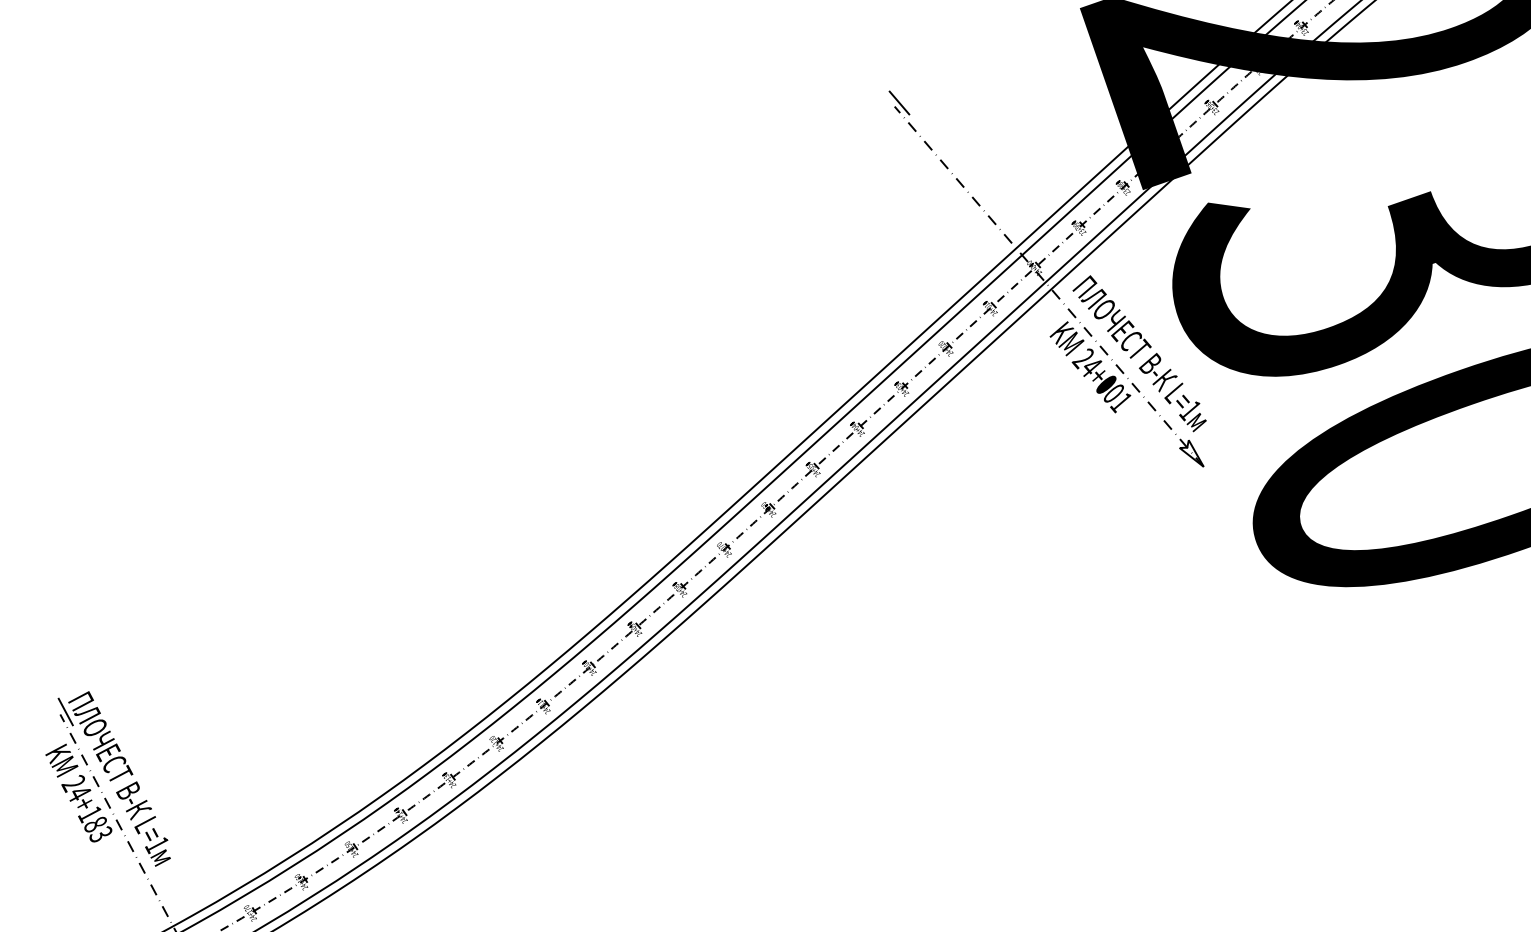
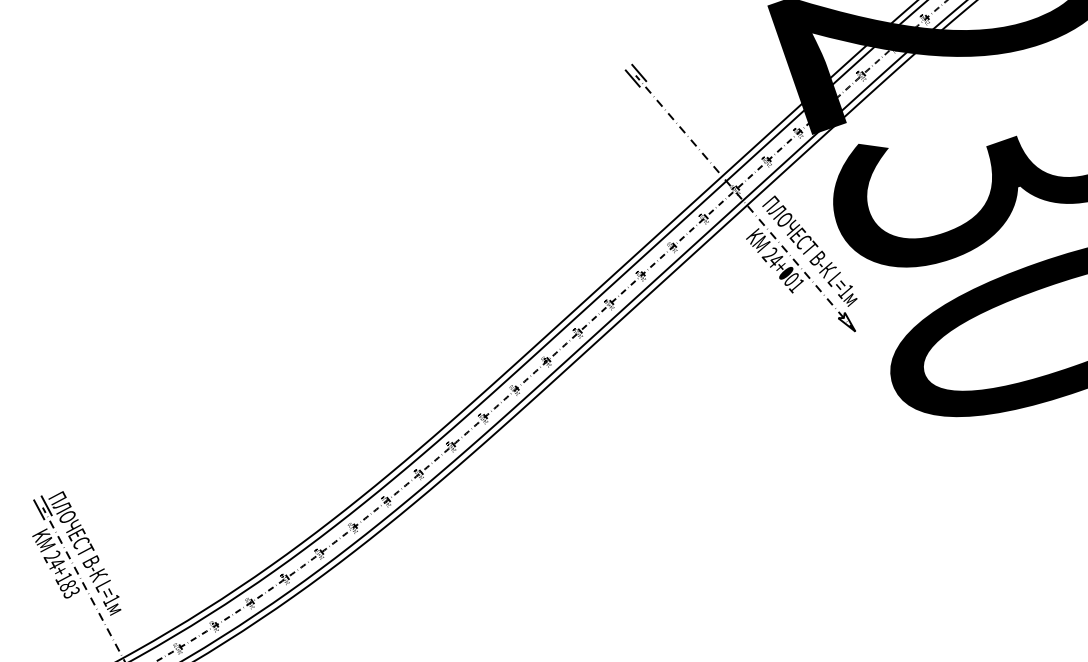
line: (890, 110) -> (632, 78), added
line: (55, 717) -> (39, 509), added

